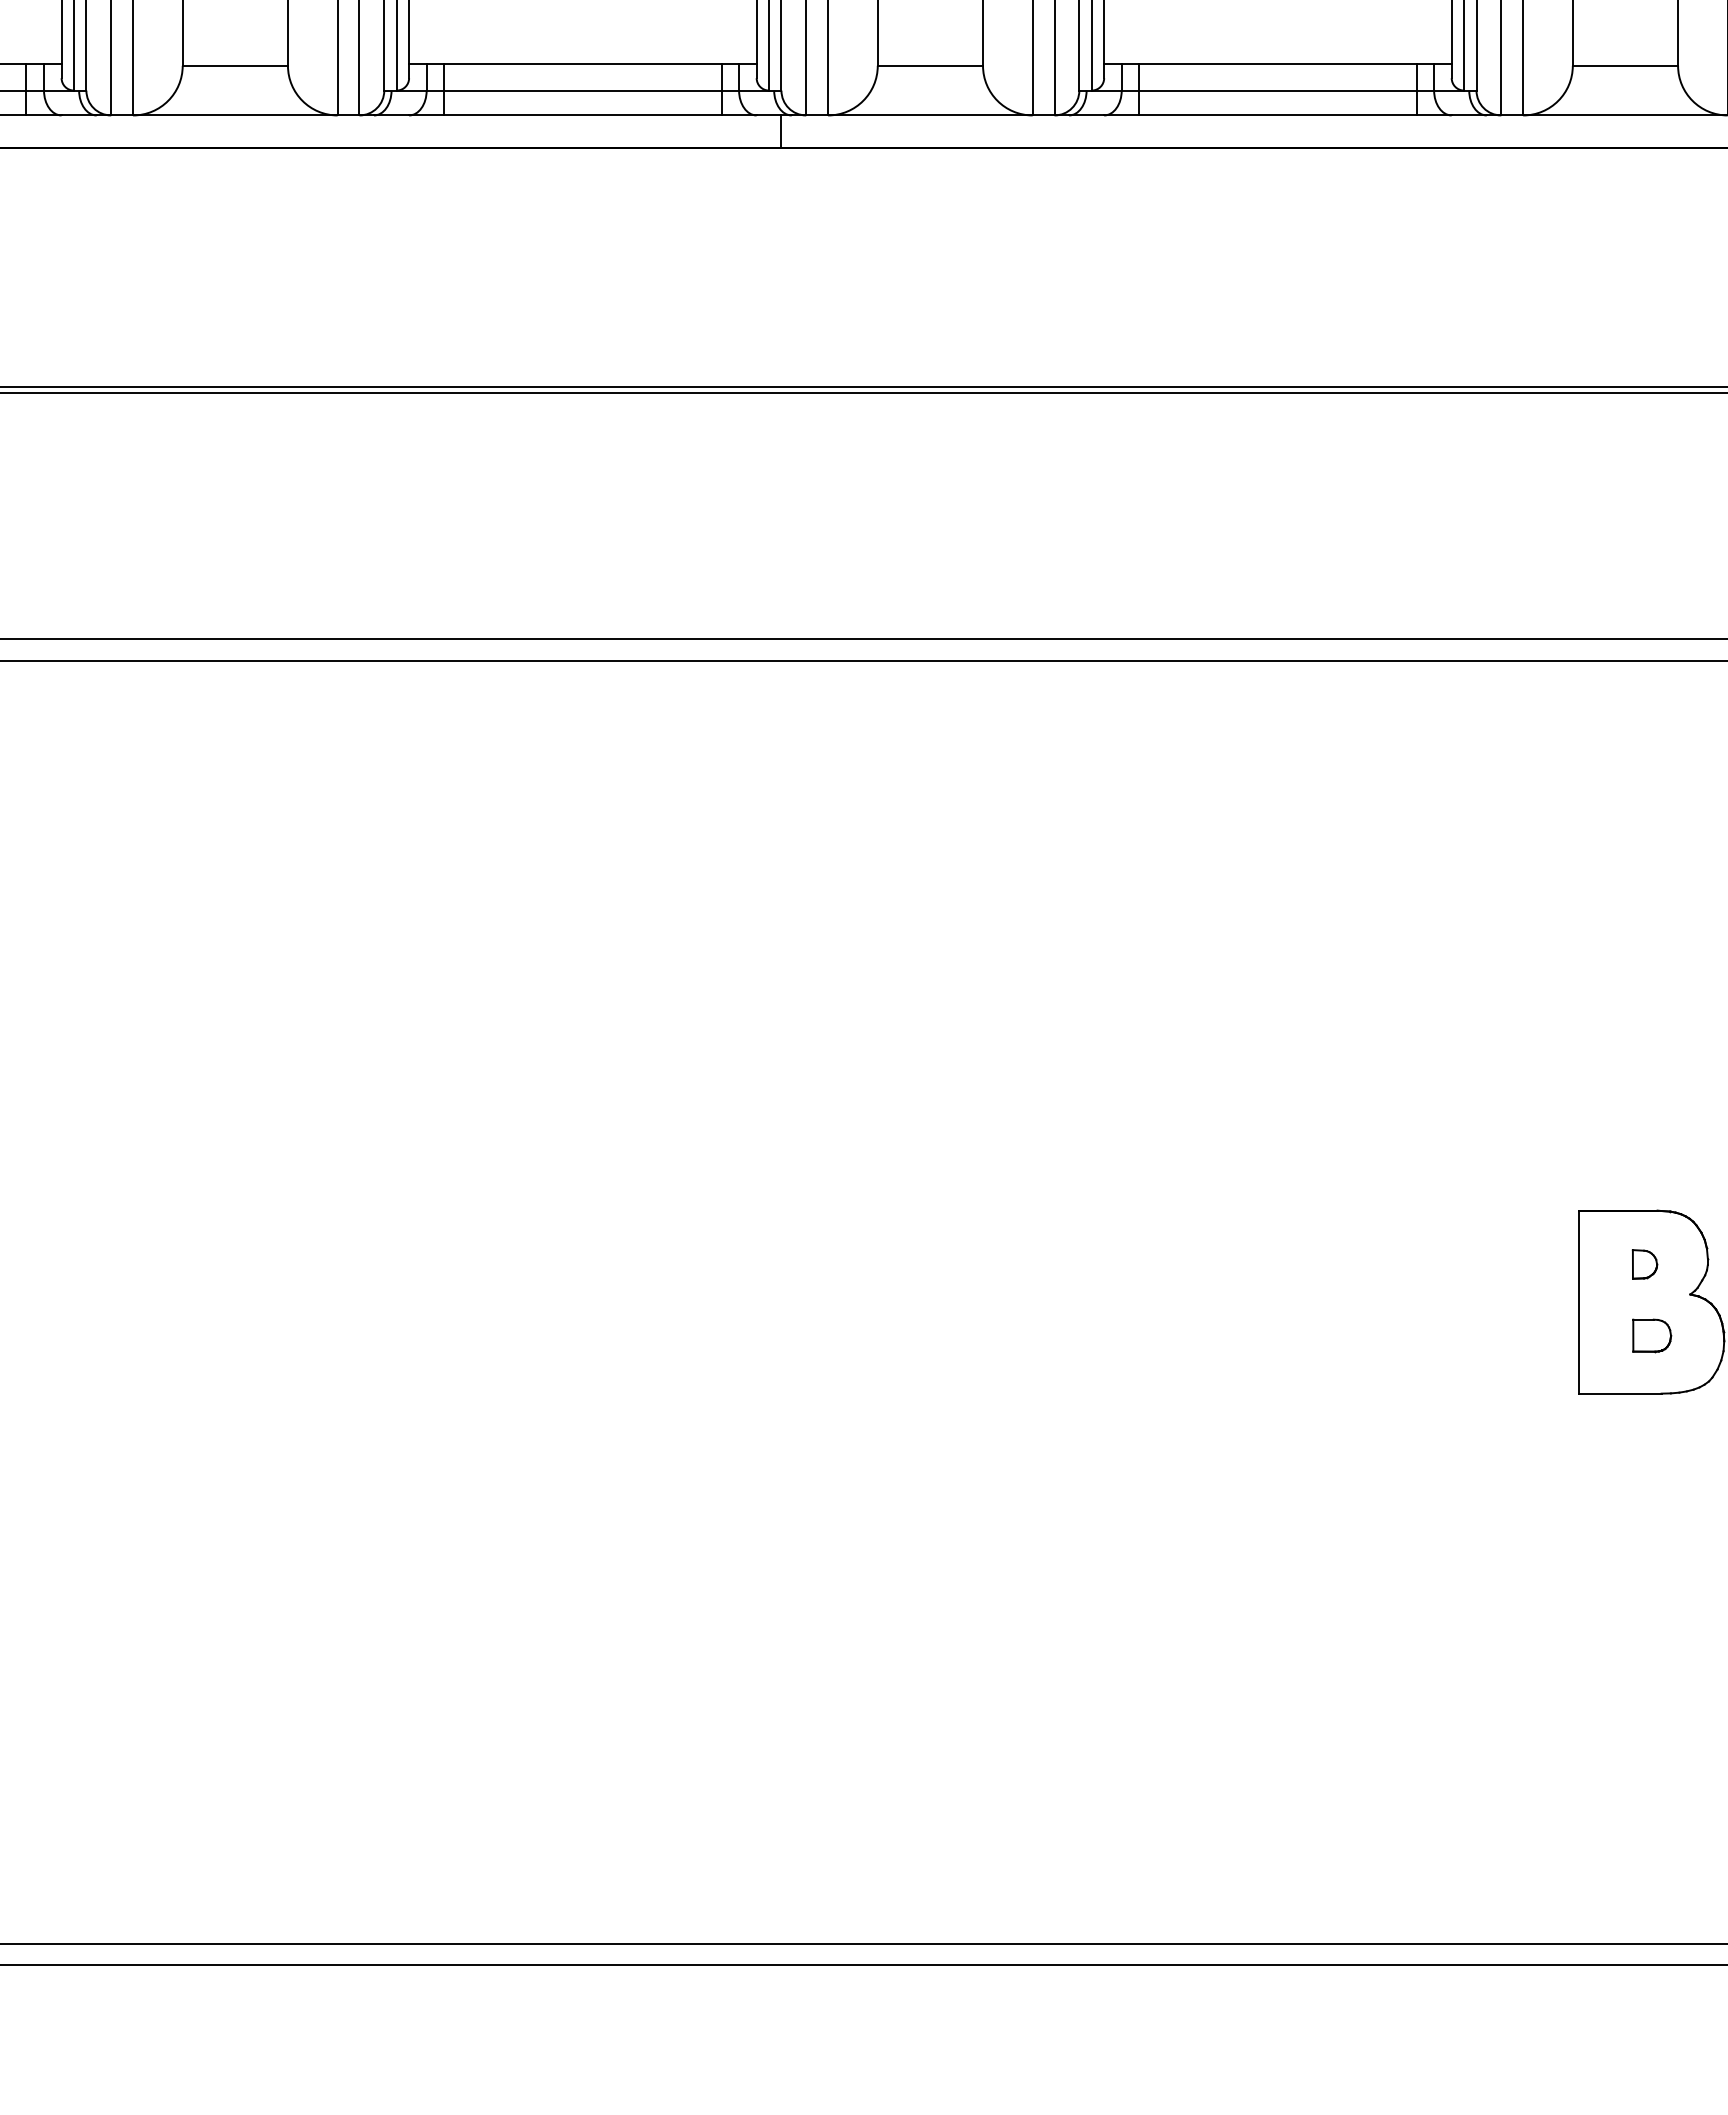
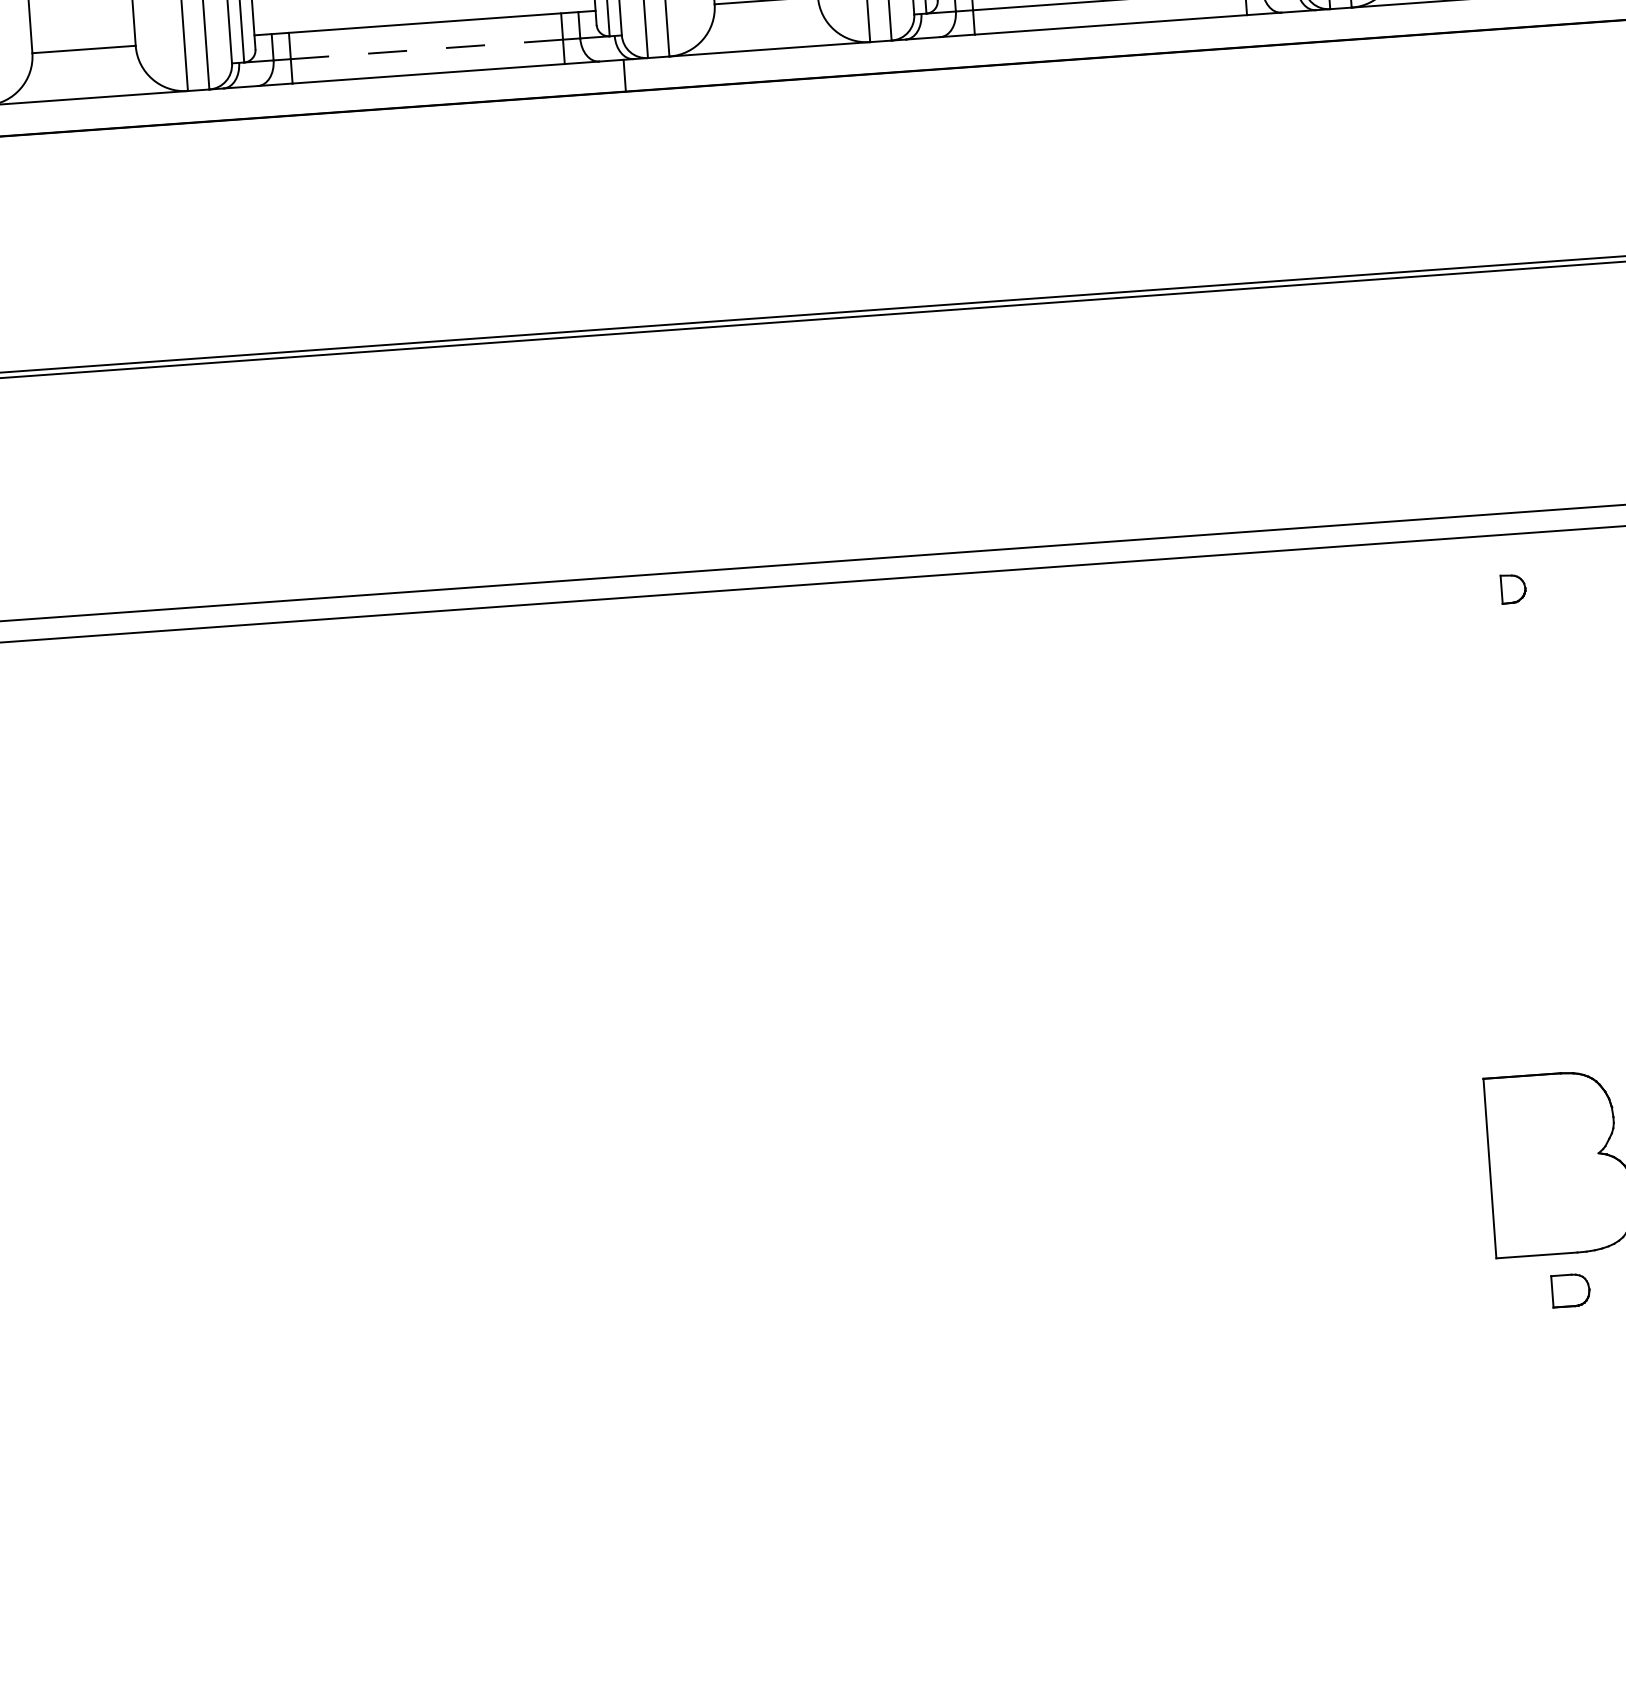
line: (582, 90) -> (426, 49), solid -> dashed
part: (1644, 1264) -> (1513, 589), moved
part: (1652, 1335) -> (1571, 1290), moved

